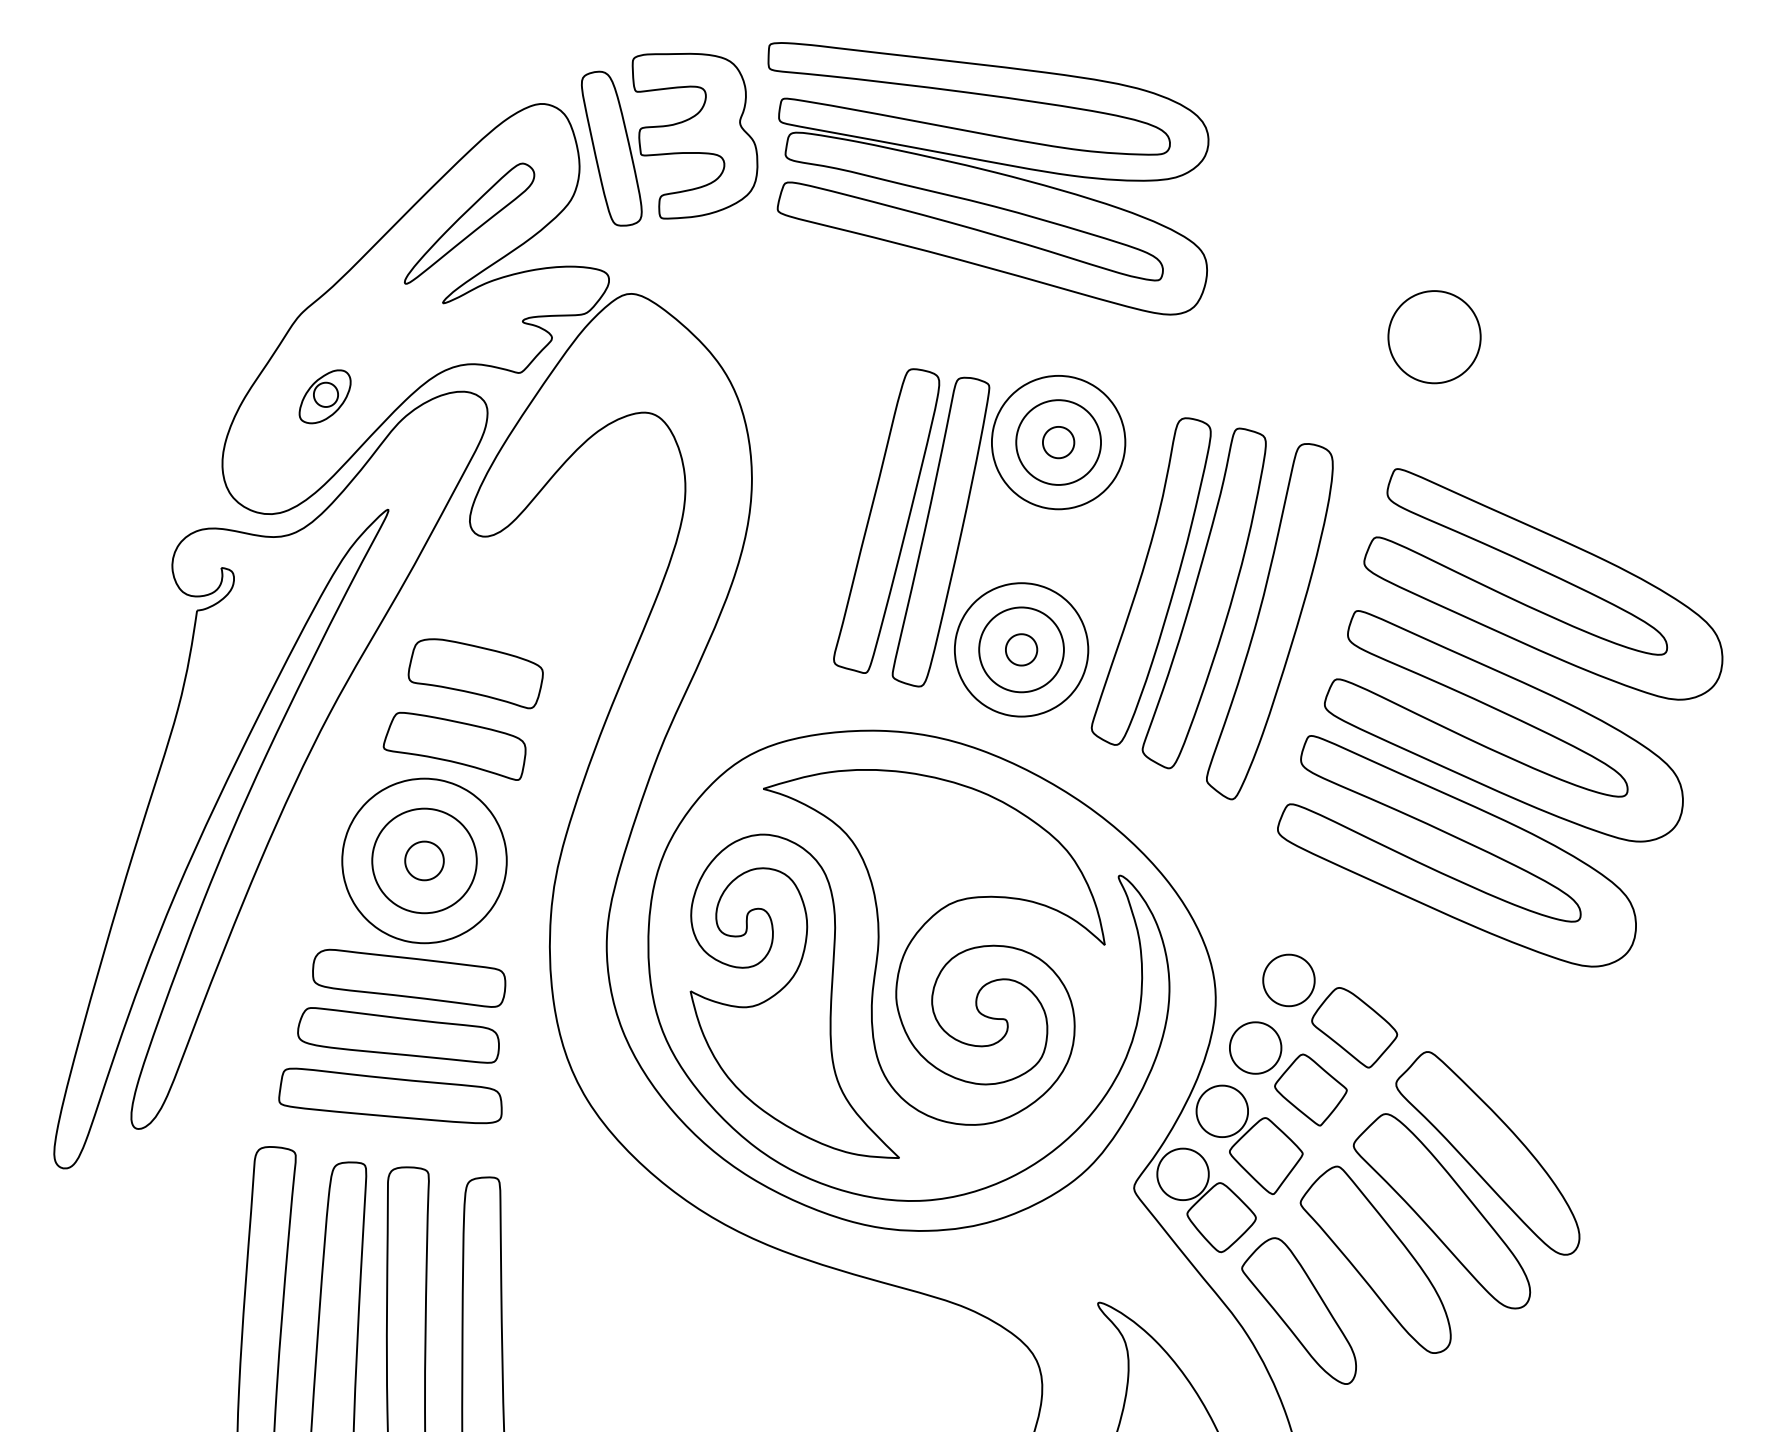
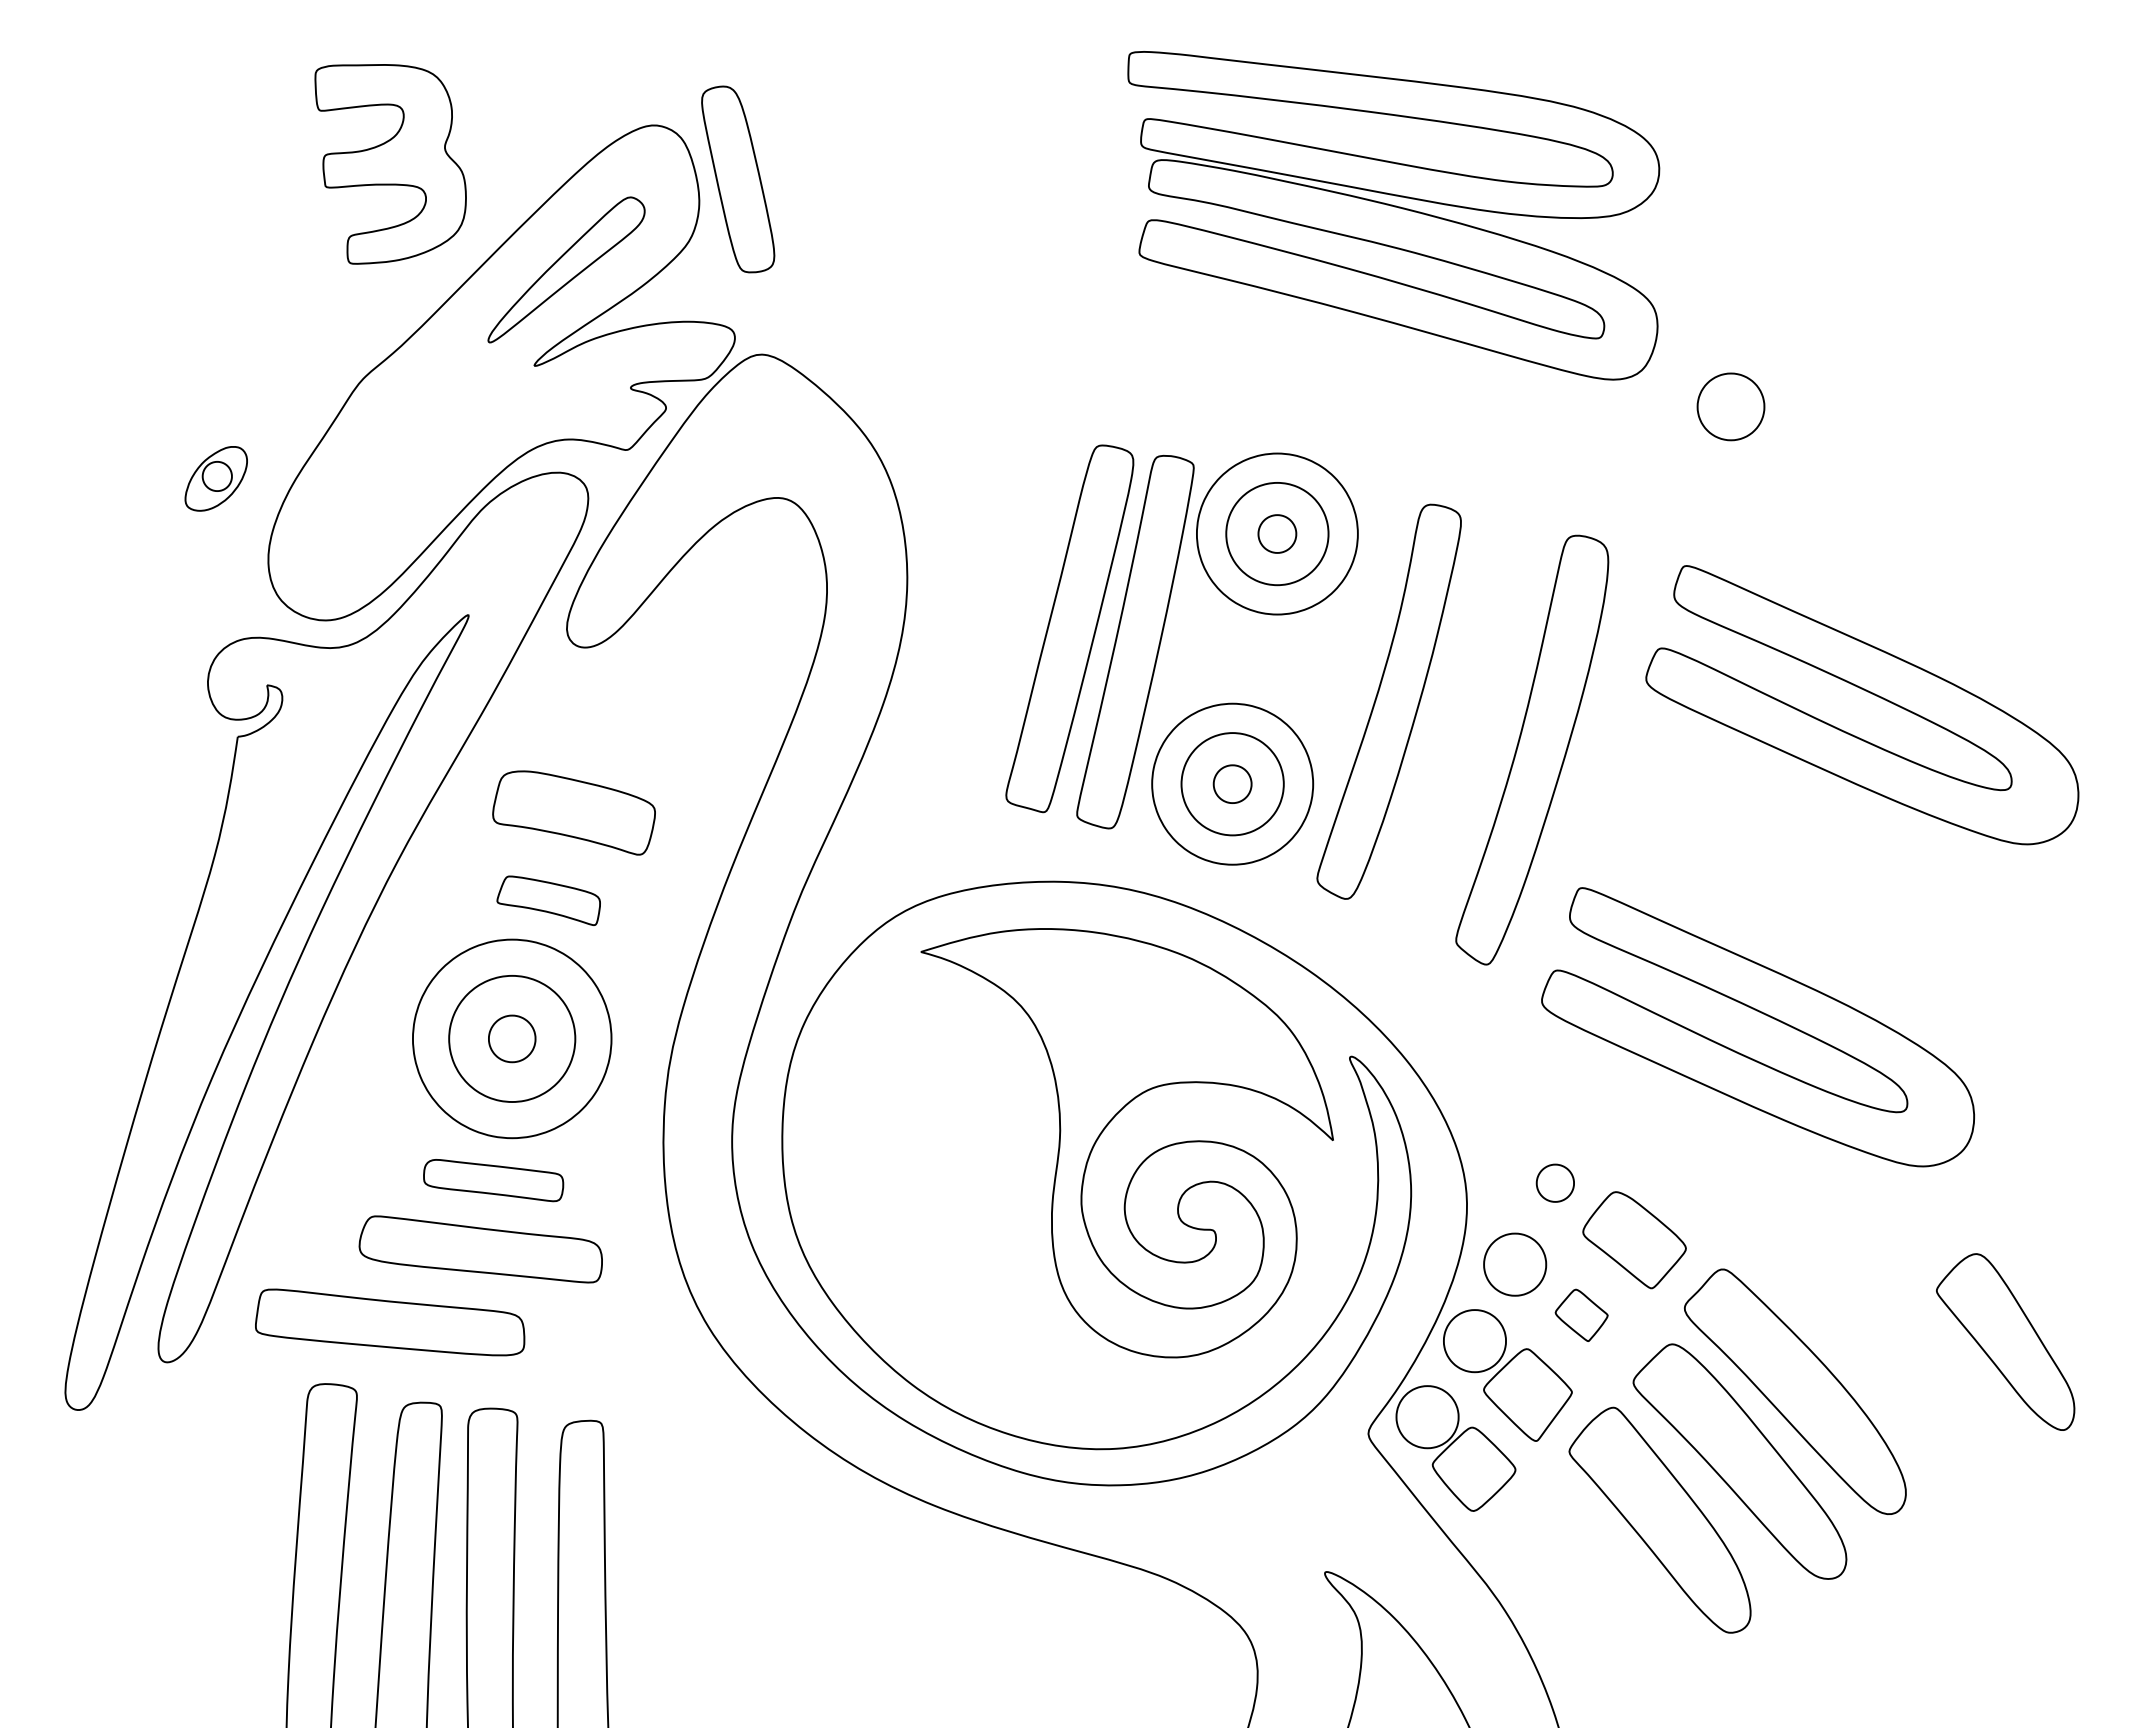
part: (694, 136) -> (390, 164), moved
part: (988, 178) -> (1393, 215), moved
part: (1434, 336) -> (1730, 406), size x0.6
part: (324, 396) -> (215, 478), moved
part: (1204, 597) -> (1453, 721), removed
part: (1509, 716) -> (1821, 864), removed
part: (454, 746) -> (548, 900), size x0.6
part: (409, 978) -> (493, 1180), size x0.6
part: (1289, 980) -> (1555, 1183), size x0.6
part: (794, 996) -> (958, 1202), removed
part: (1310, 1090) -> (1581, 1315), size x0.6
part: (390, 1095) -> (390, 1322), moved
part: (1299, 1310) -> (2005, 1341), moved

